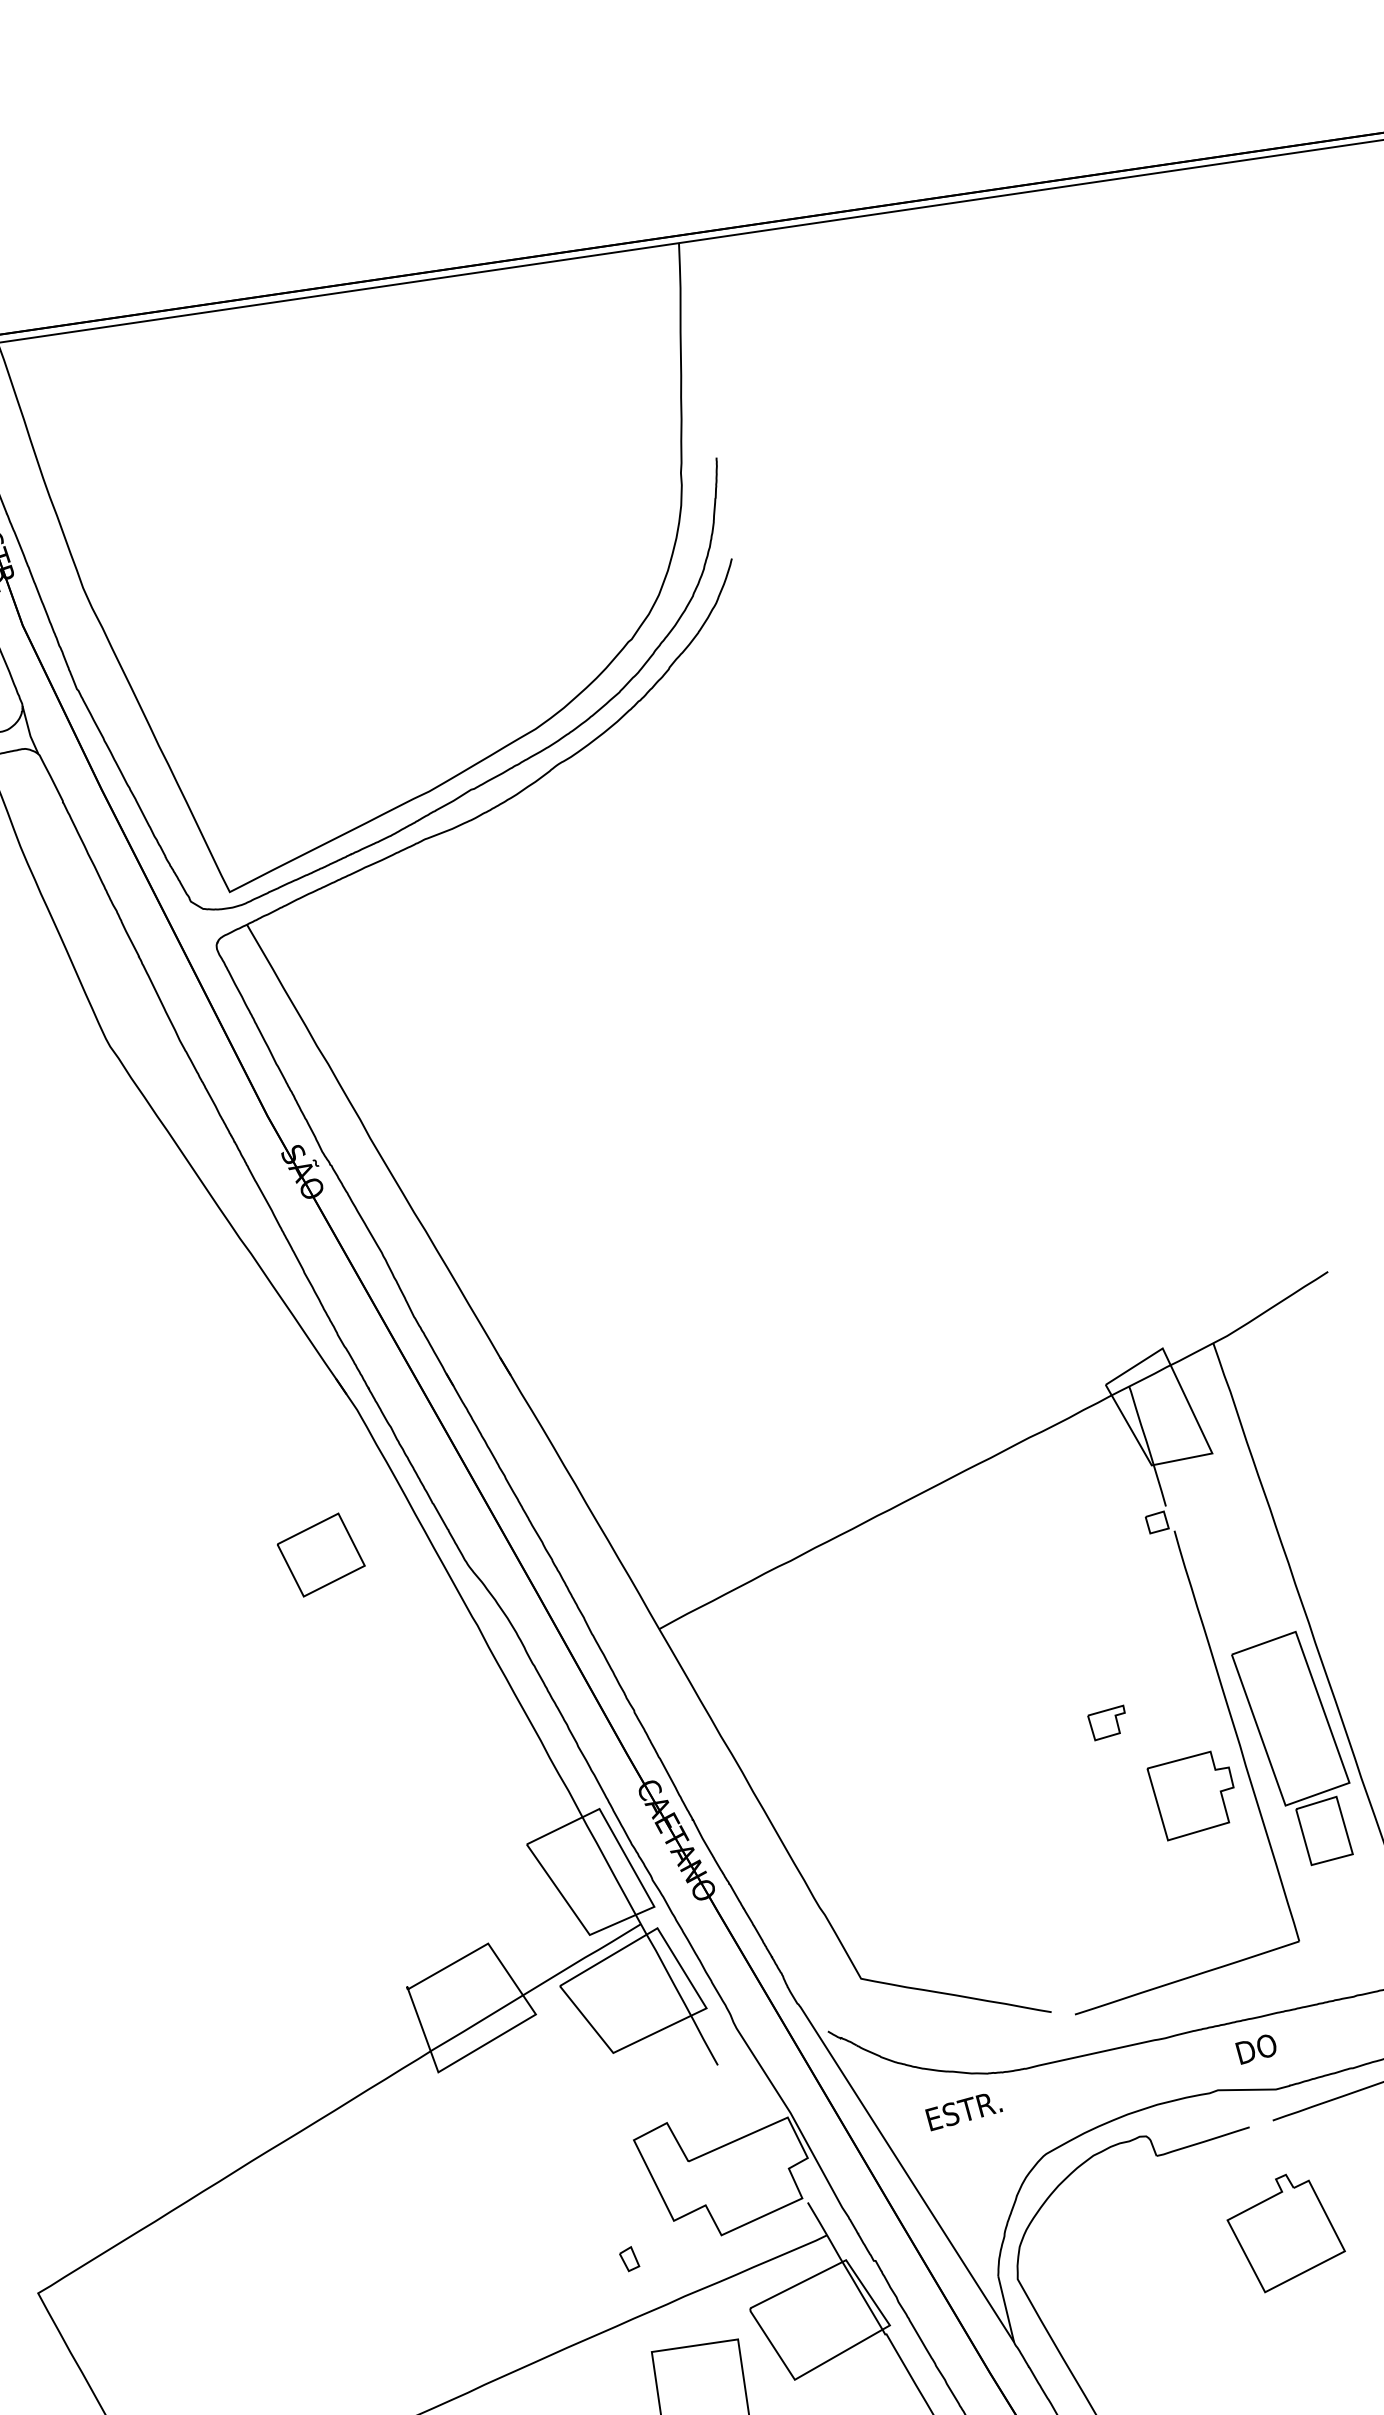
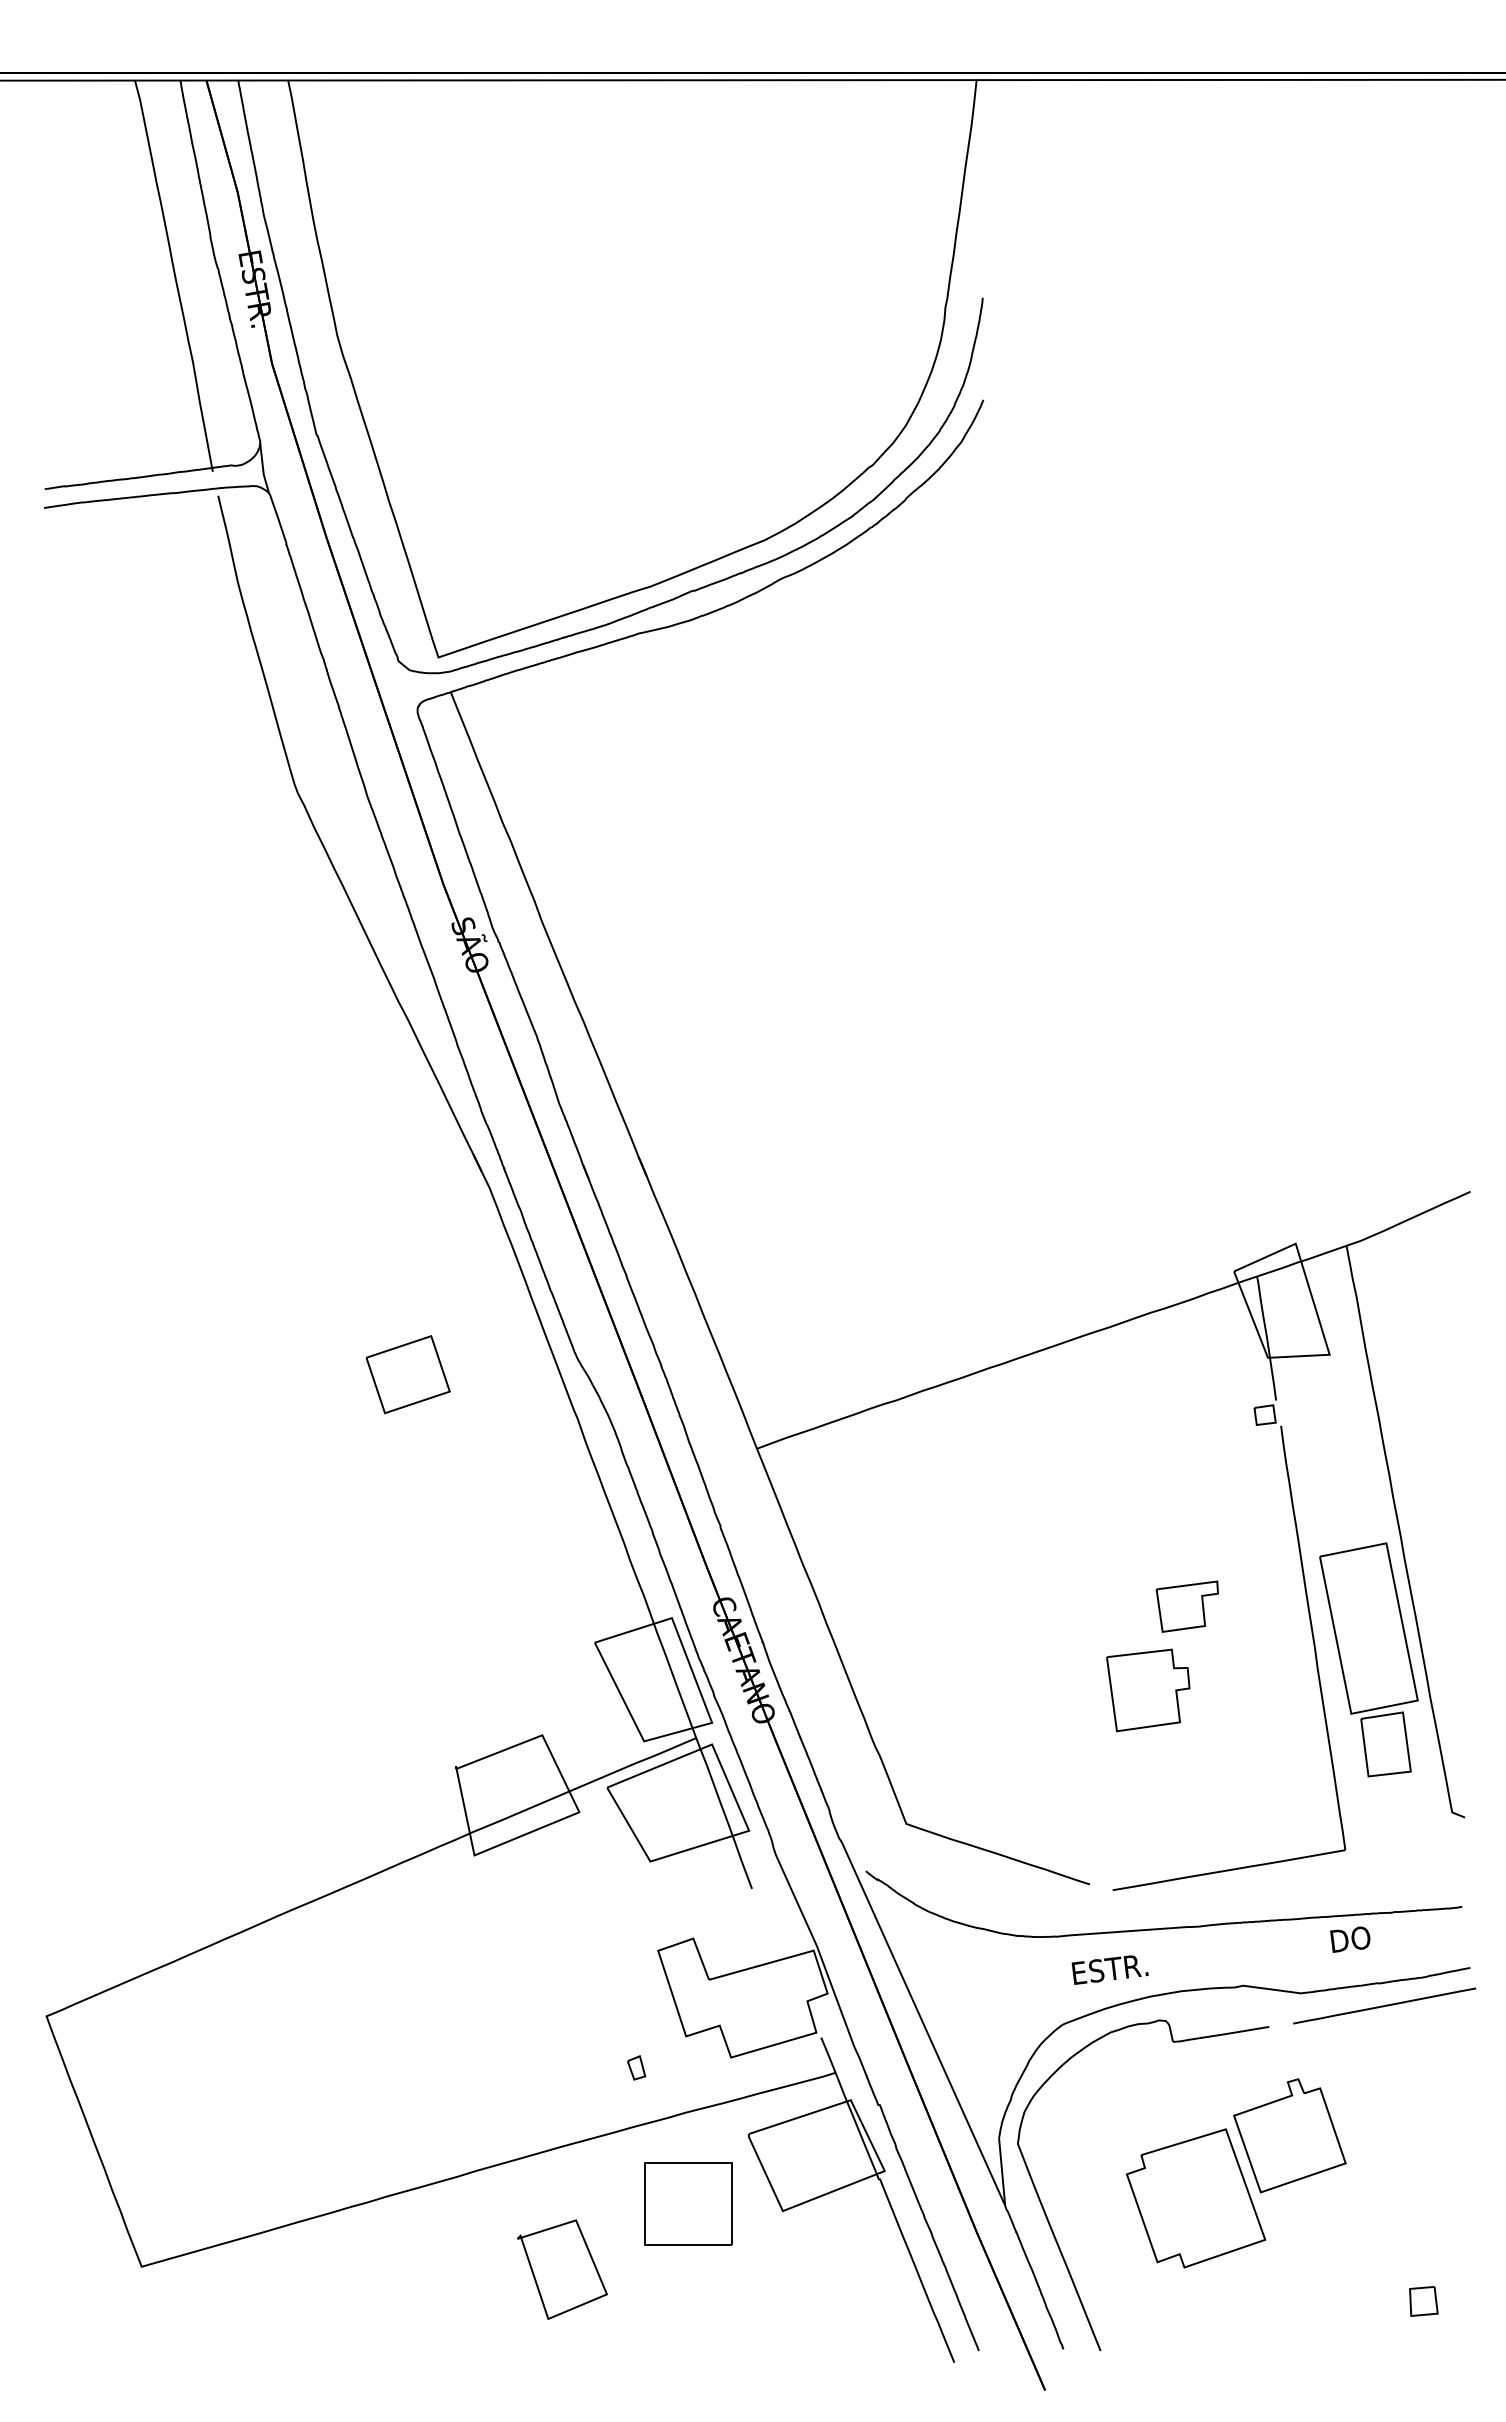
part: (320, 1554) -> (407, 1374), moved
part: (1107, 1723) -> (1186, 1606), size x1.67
part: (1193, 1795) -> (1148, 1690), moved
text: (1256, 2049) -> (1350, 1939), moved
text: (963, 2111) -> (1109, 1969), moved
part: (1202, 2307) -> (1196, 2198), added

